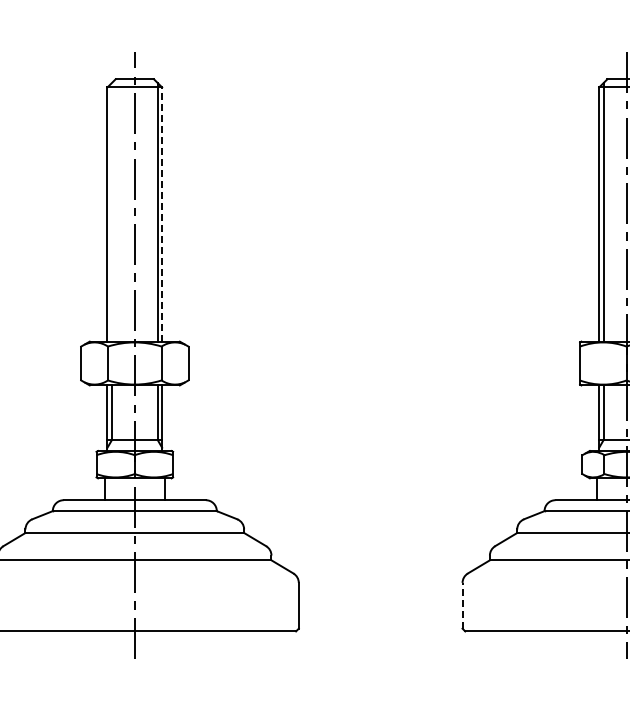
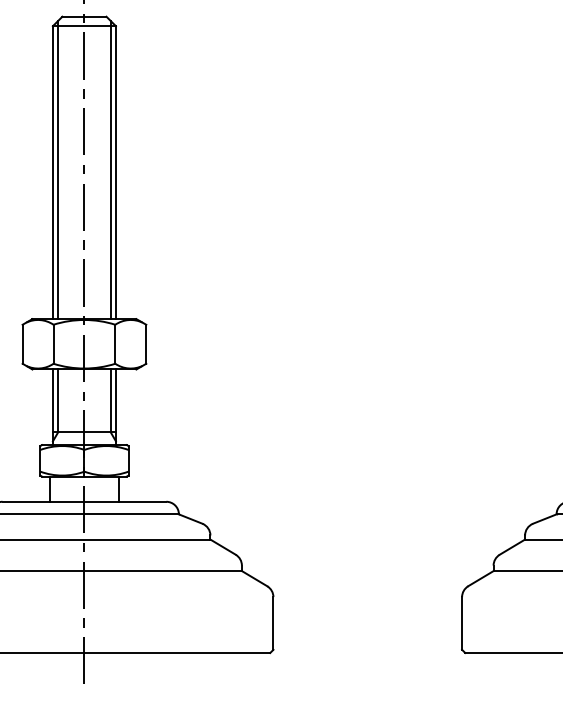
line: (111, 211) -> (57, 169), added
line: (162, 214) -> (116, 172), dashed -> solid
line: (462, 605) -> (462, 623), dashed -> solid

